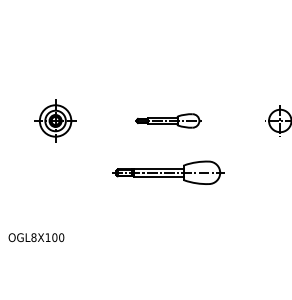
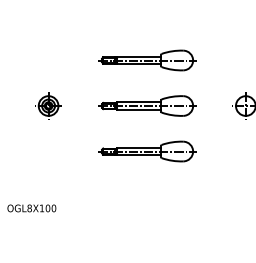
part: (168, 69) -> (147, 60), added
part: (55, 120) -> (48, 105), size x0.71
part: (168, 120) -> (147, 105), size x1.67

